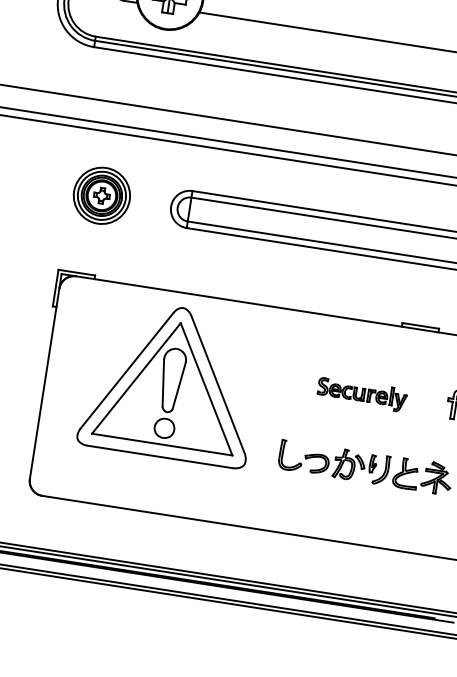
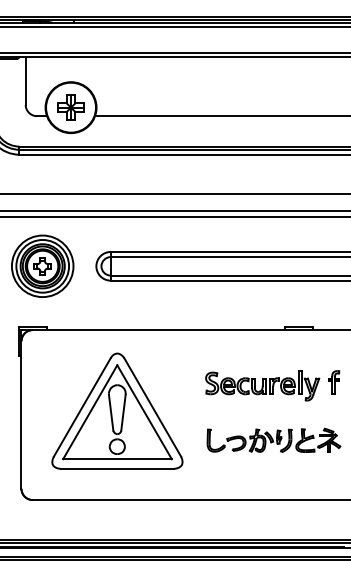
part: (101, 194) -> (42, 265), size x1.43
part: (171, 381) -> (117, 410), moved
part: (361, 393) -> (262, 385), size x1.67

